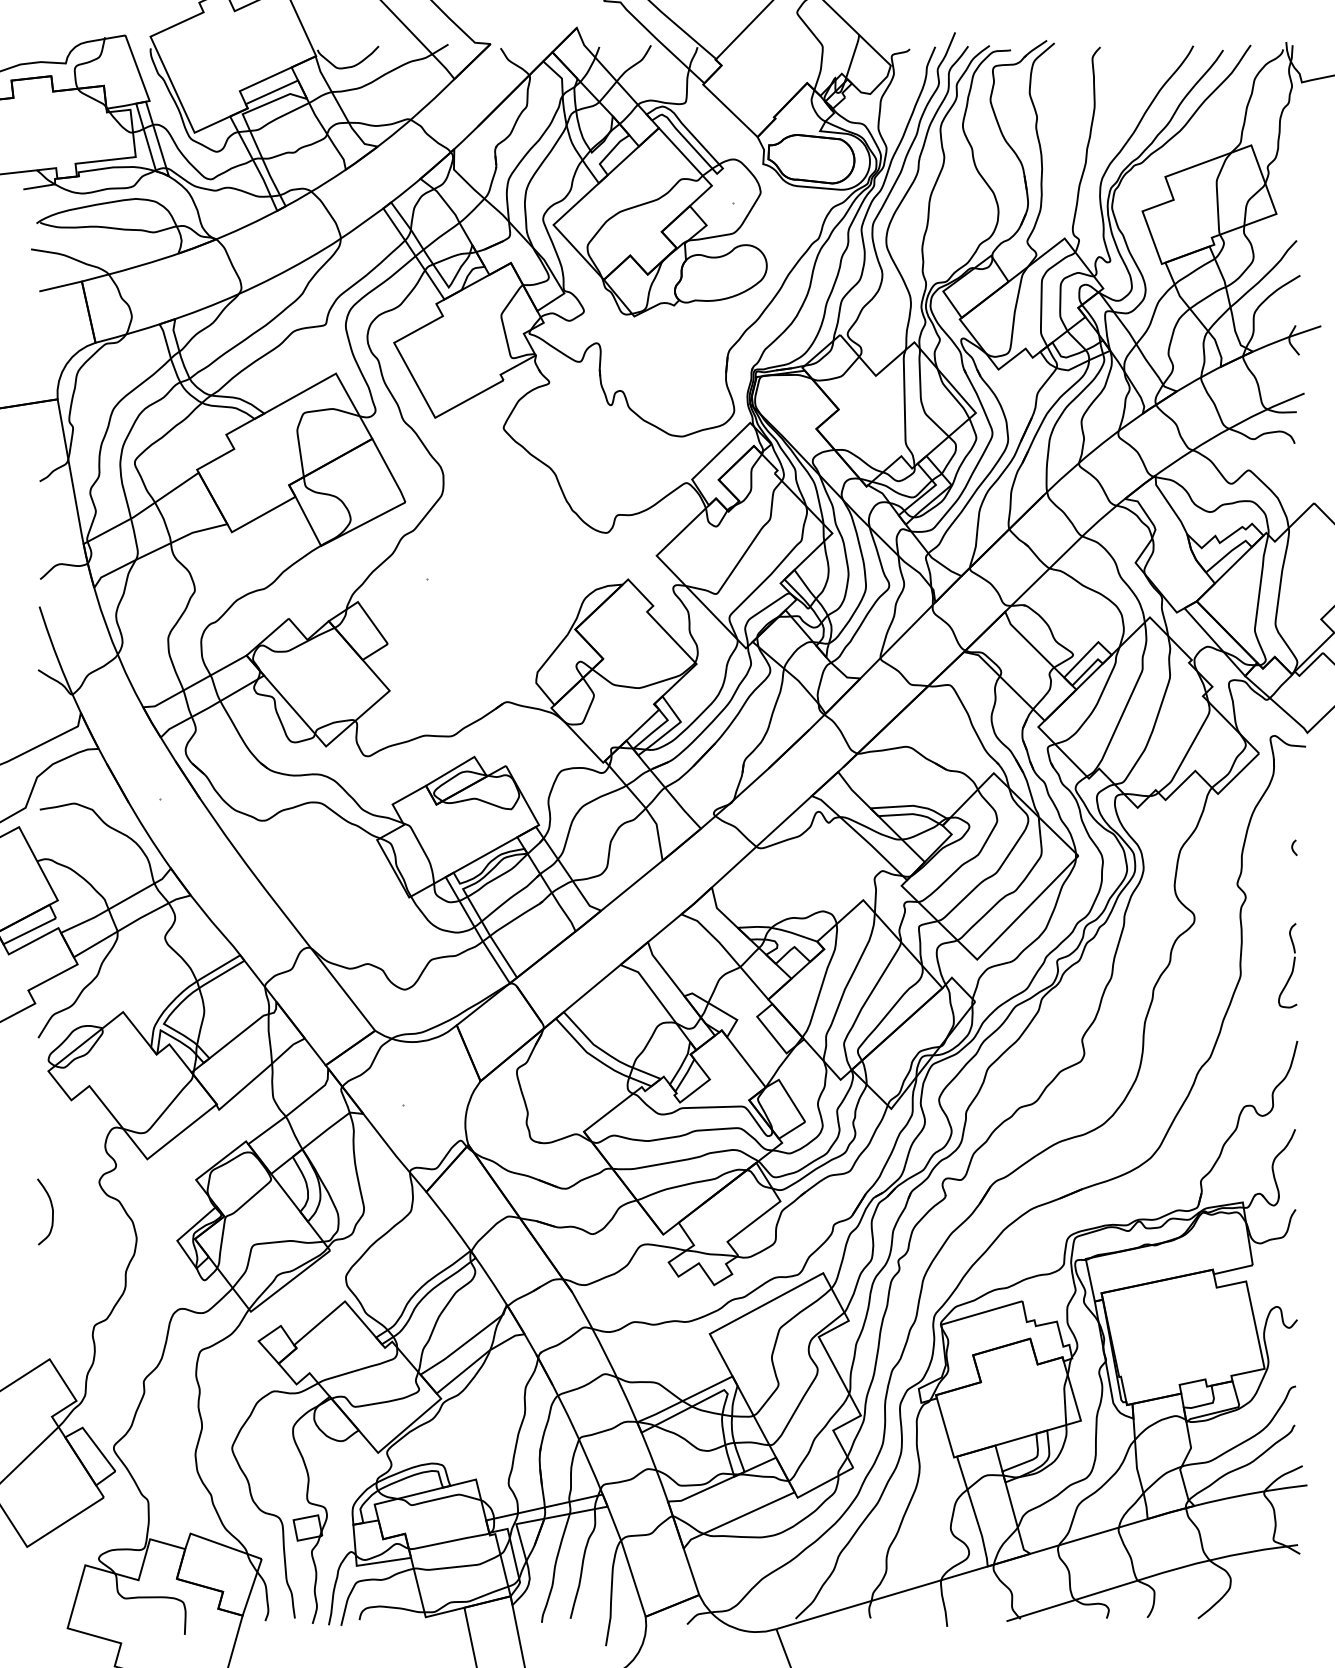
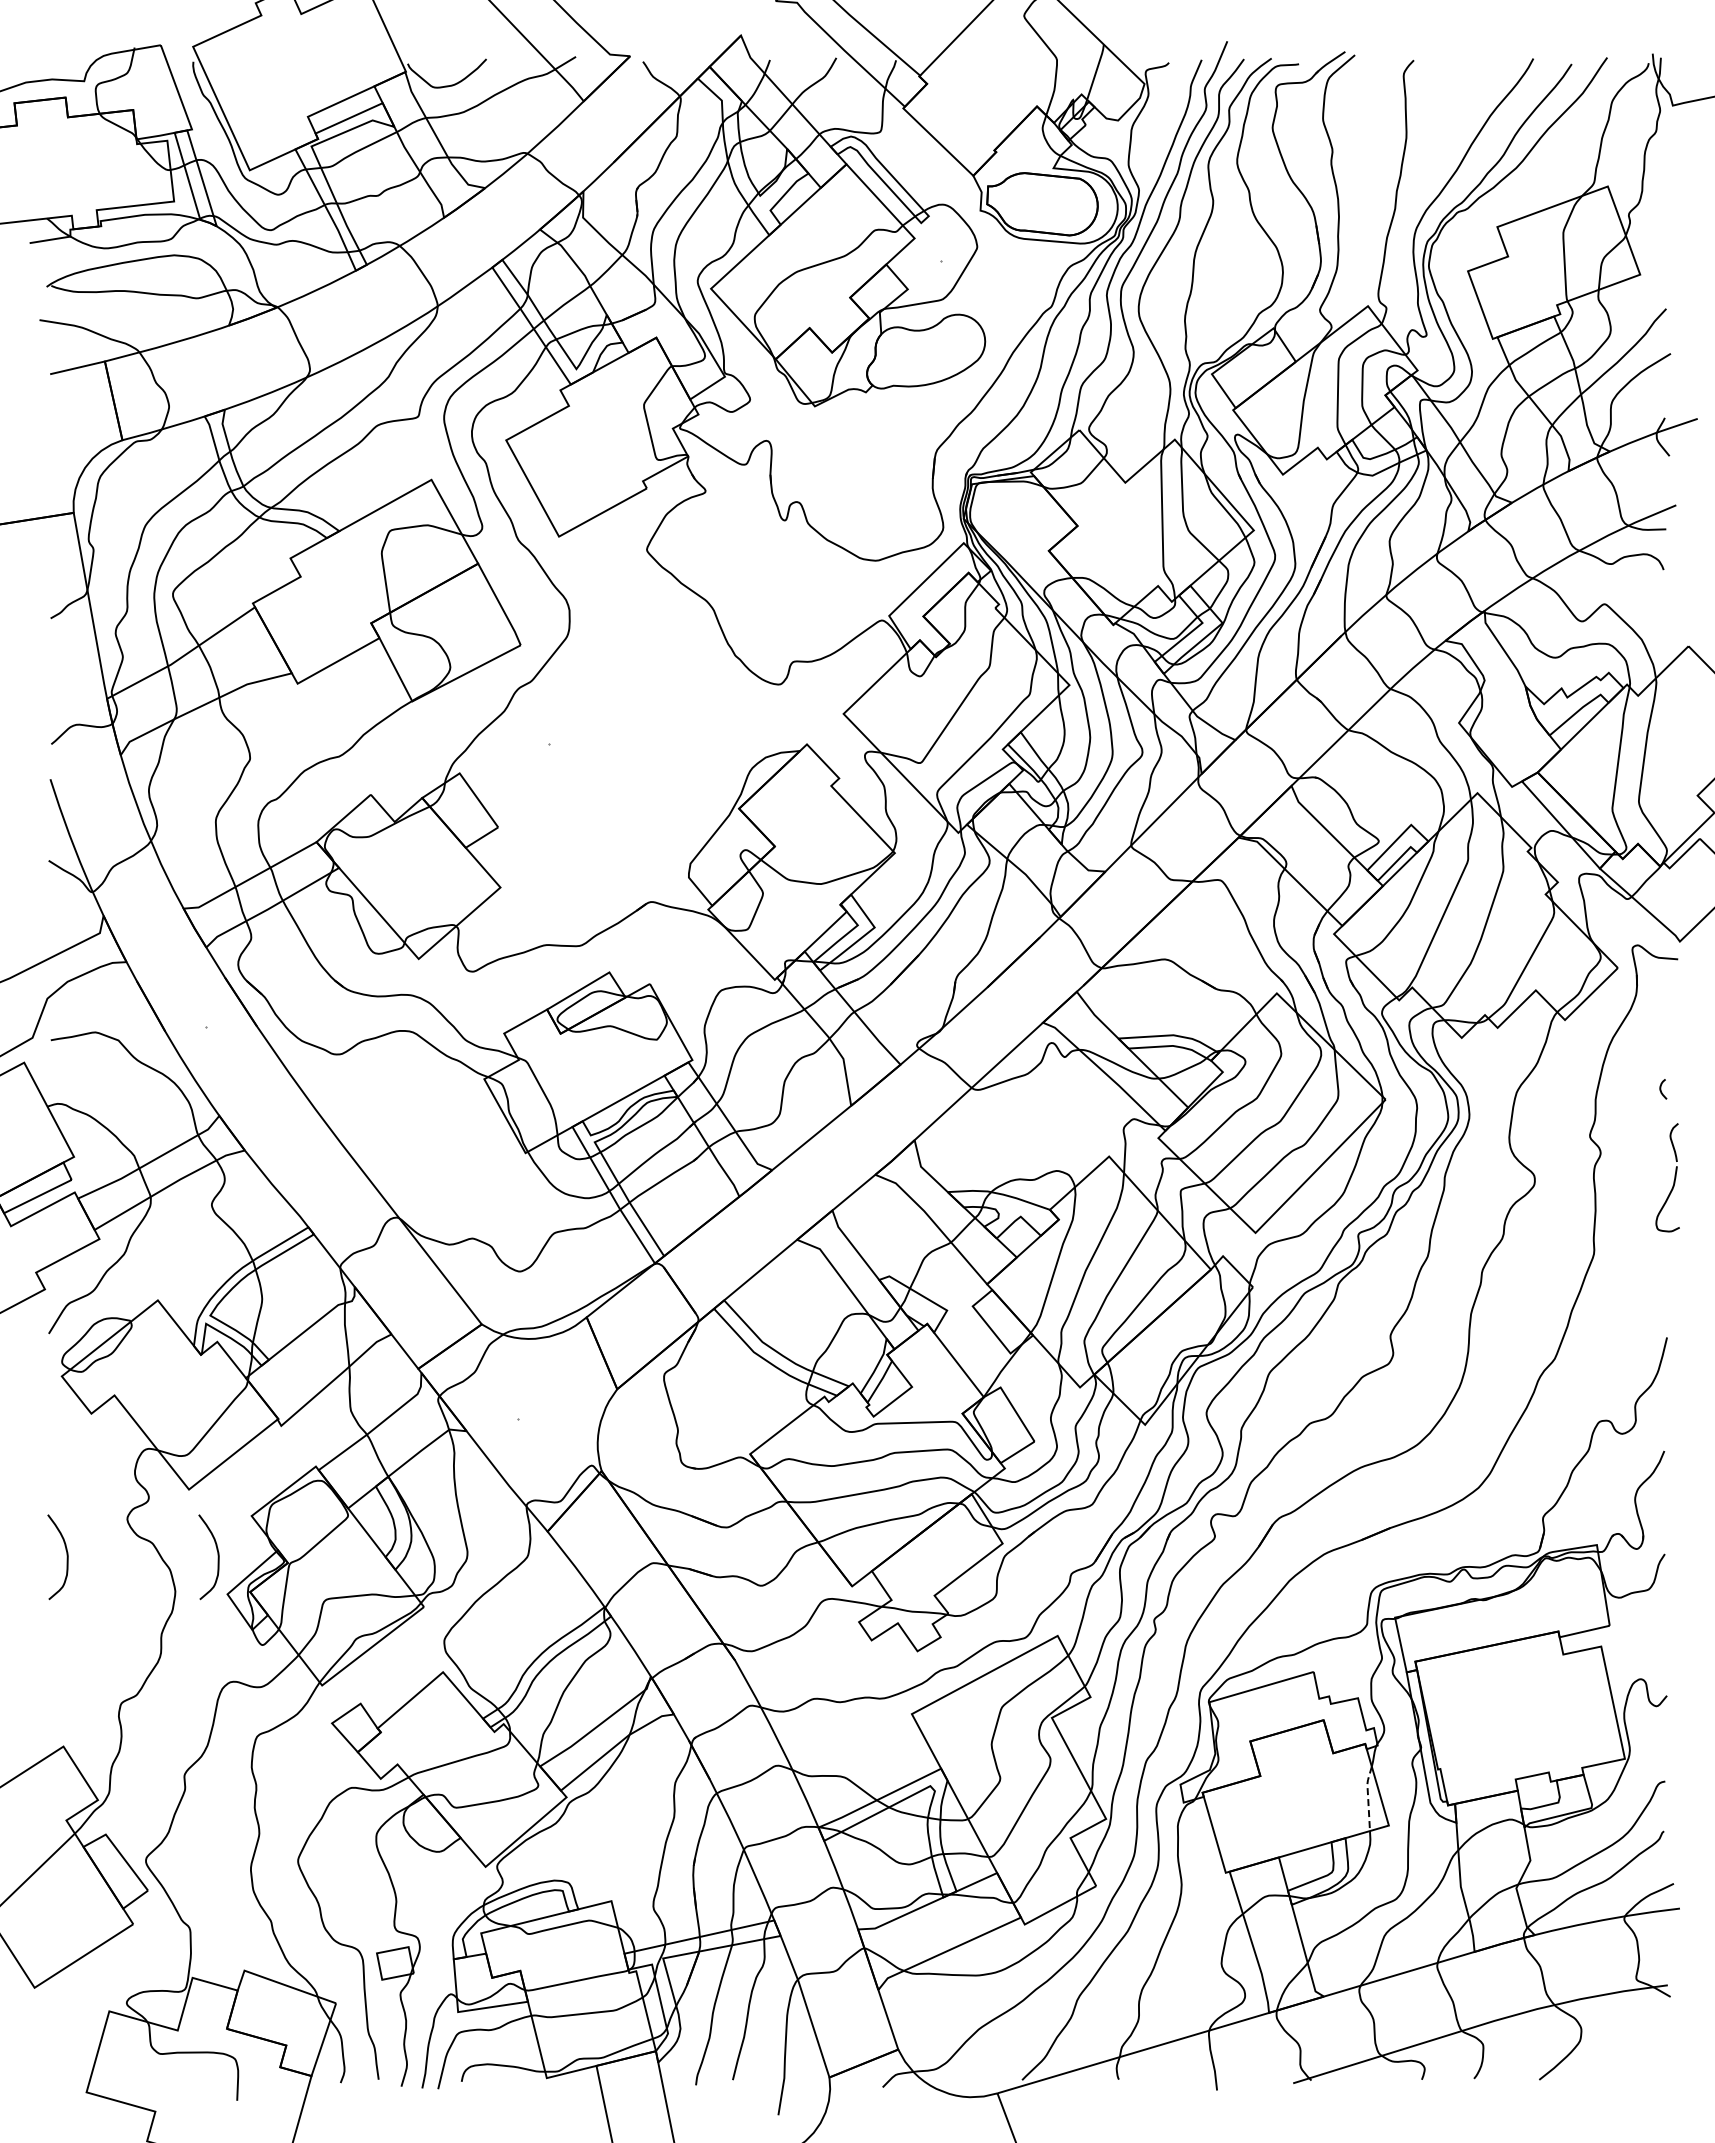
part: (1292, 967) -> (1673, 1180), moved
curve: (169, 1212) -> (217, 1557), added
line: (1065, 1398) -> (1368, 1797), solid -> dashed

